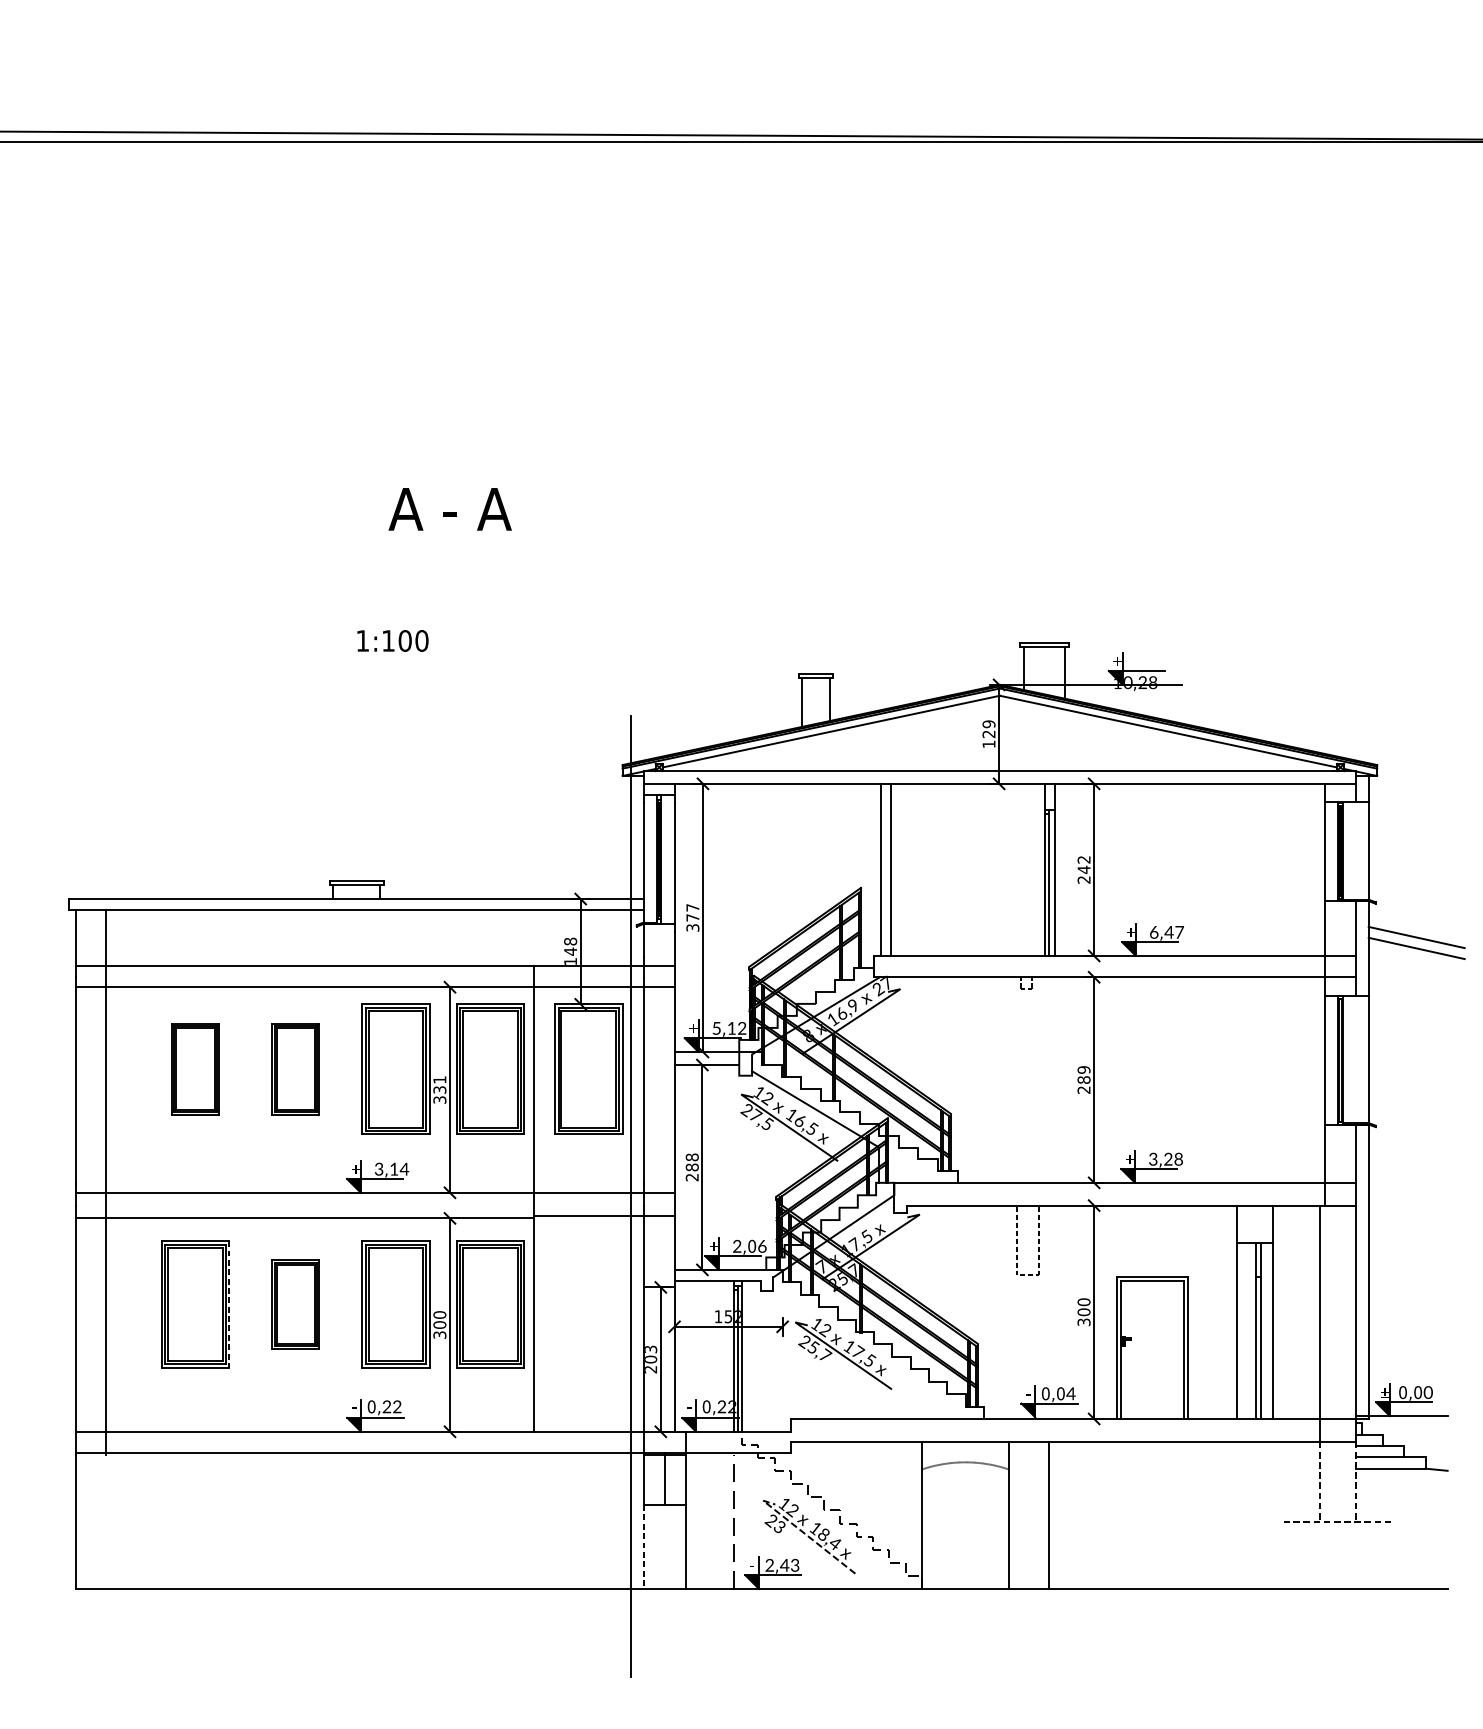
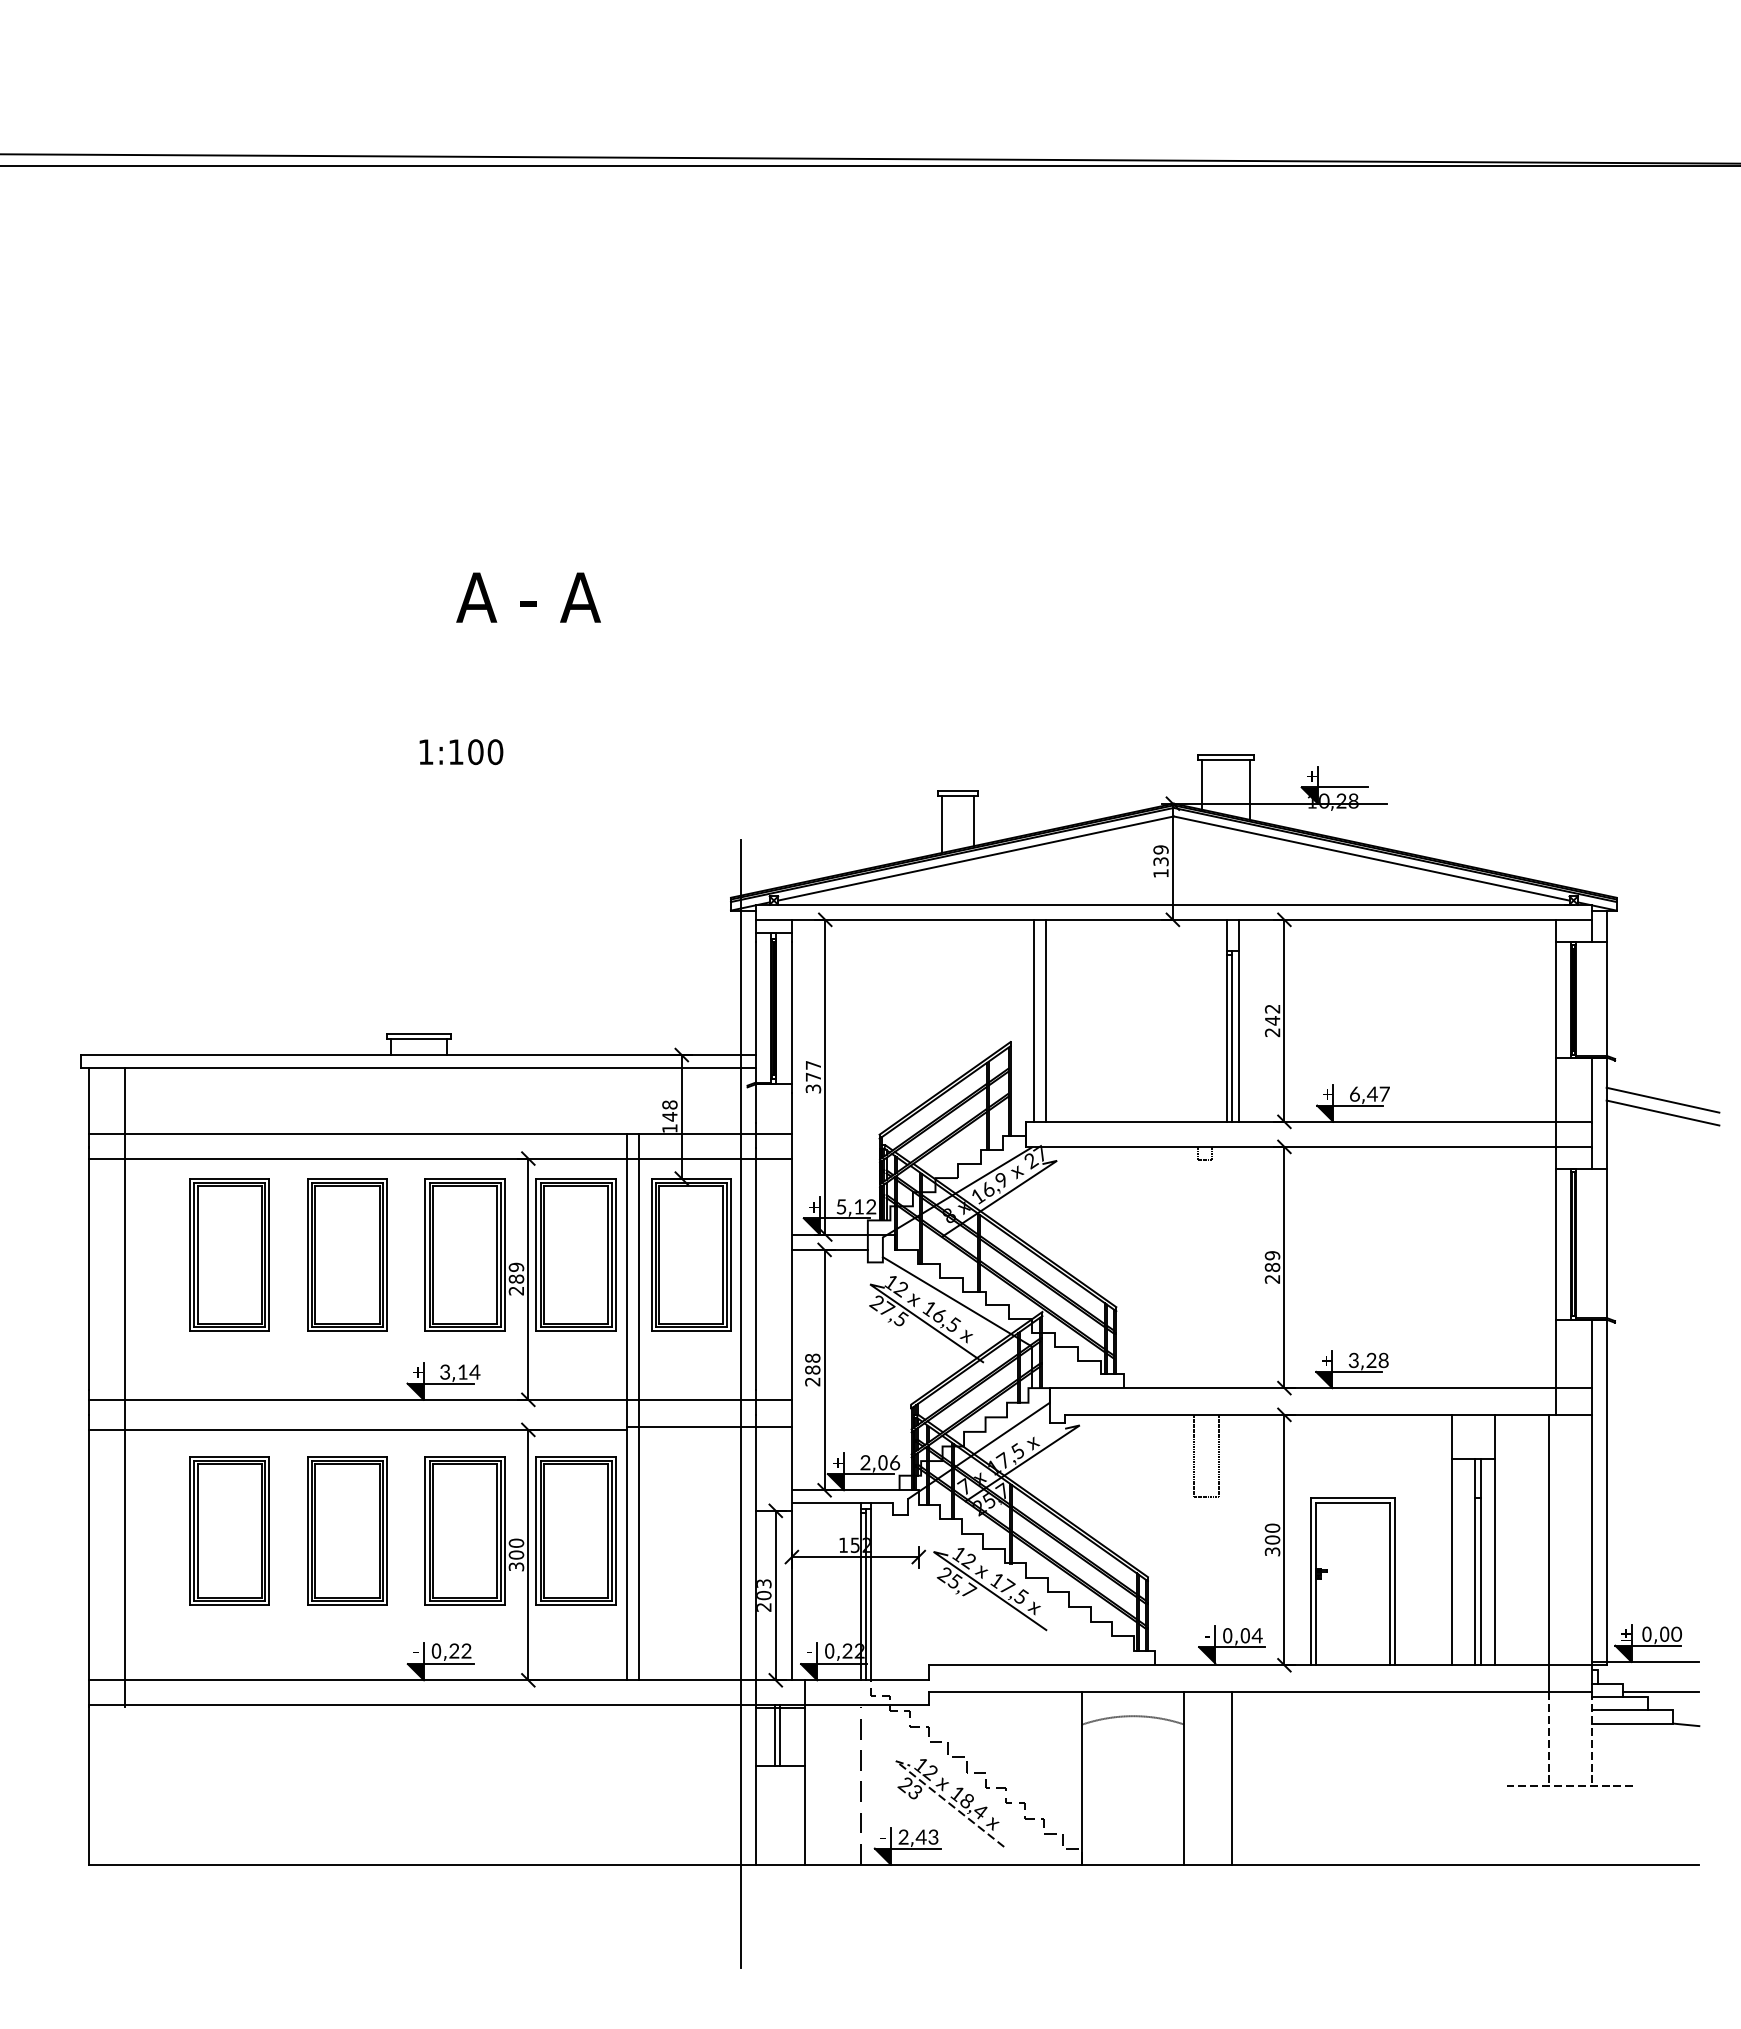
text: (988, 734) -> (1160, 861), 129 -> 139
part: (195, 1068) -> (229, 1254), size x1.43
part: (295, 1068) -> (347, 1254), size x1.43
text: (439, 1089) -> (516, 1278), 331 -> 289
line: (544, 1198) -> (639, 1406), added
line: (229, 1304) -> (269, 1531), dashed -> solid
part: (295, 1304) -> (347, 1530), size x1.43
line: (1415, 1441) -> (1661, 1691), added
line: (660, 1478) -> (775, 1735), added
line: (644, 1547) -> (756, 1816), dashed -> solid

